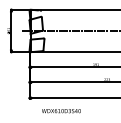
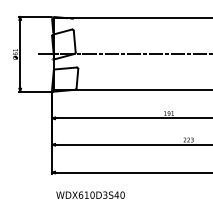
text: (61, 111) -> (90, 195), moved

